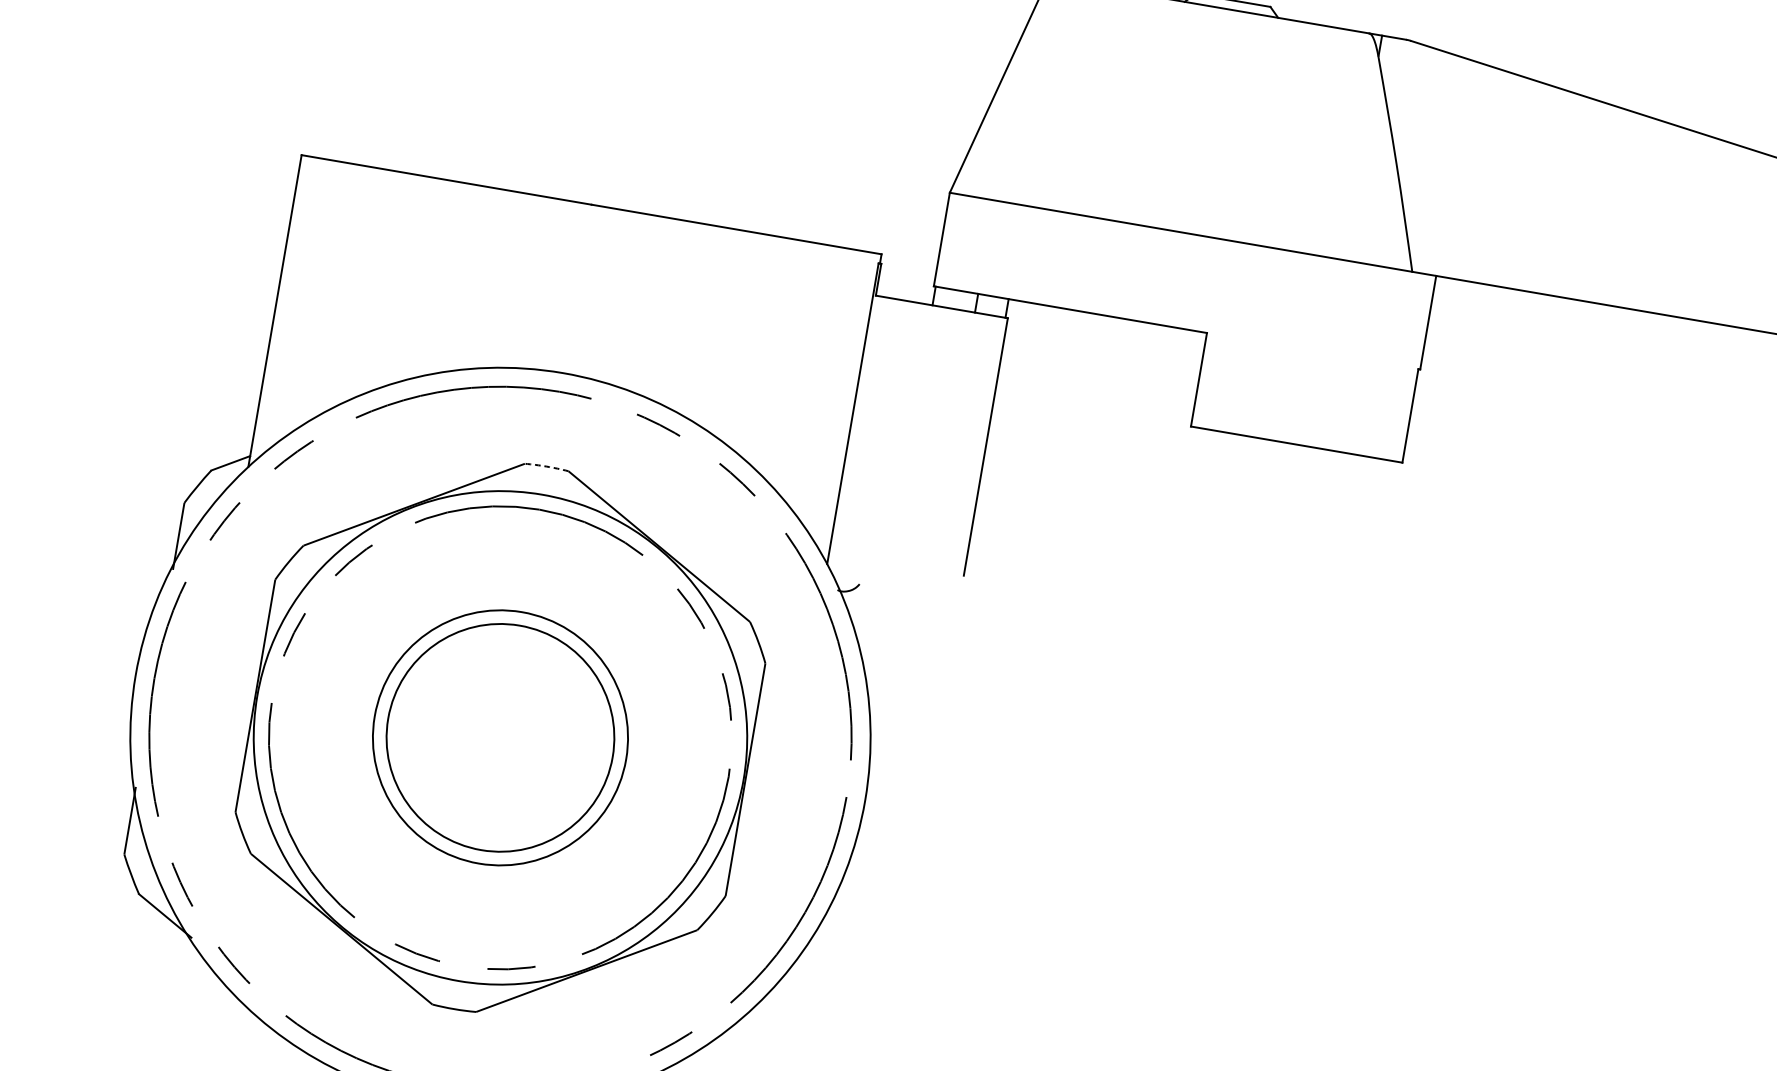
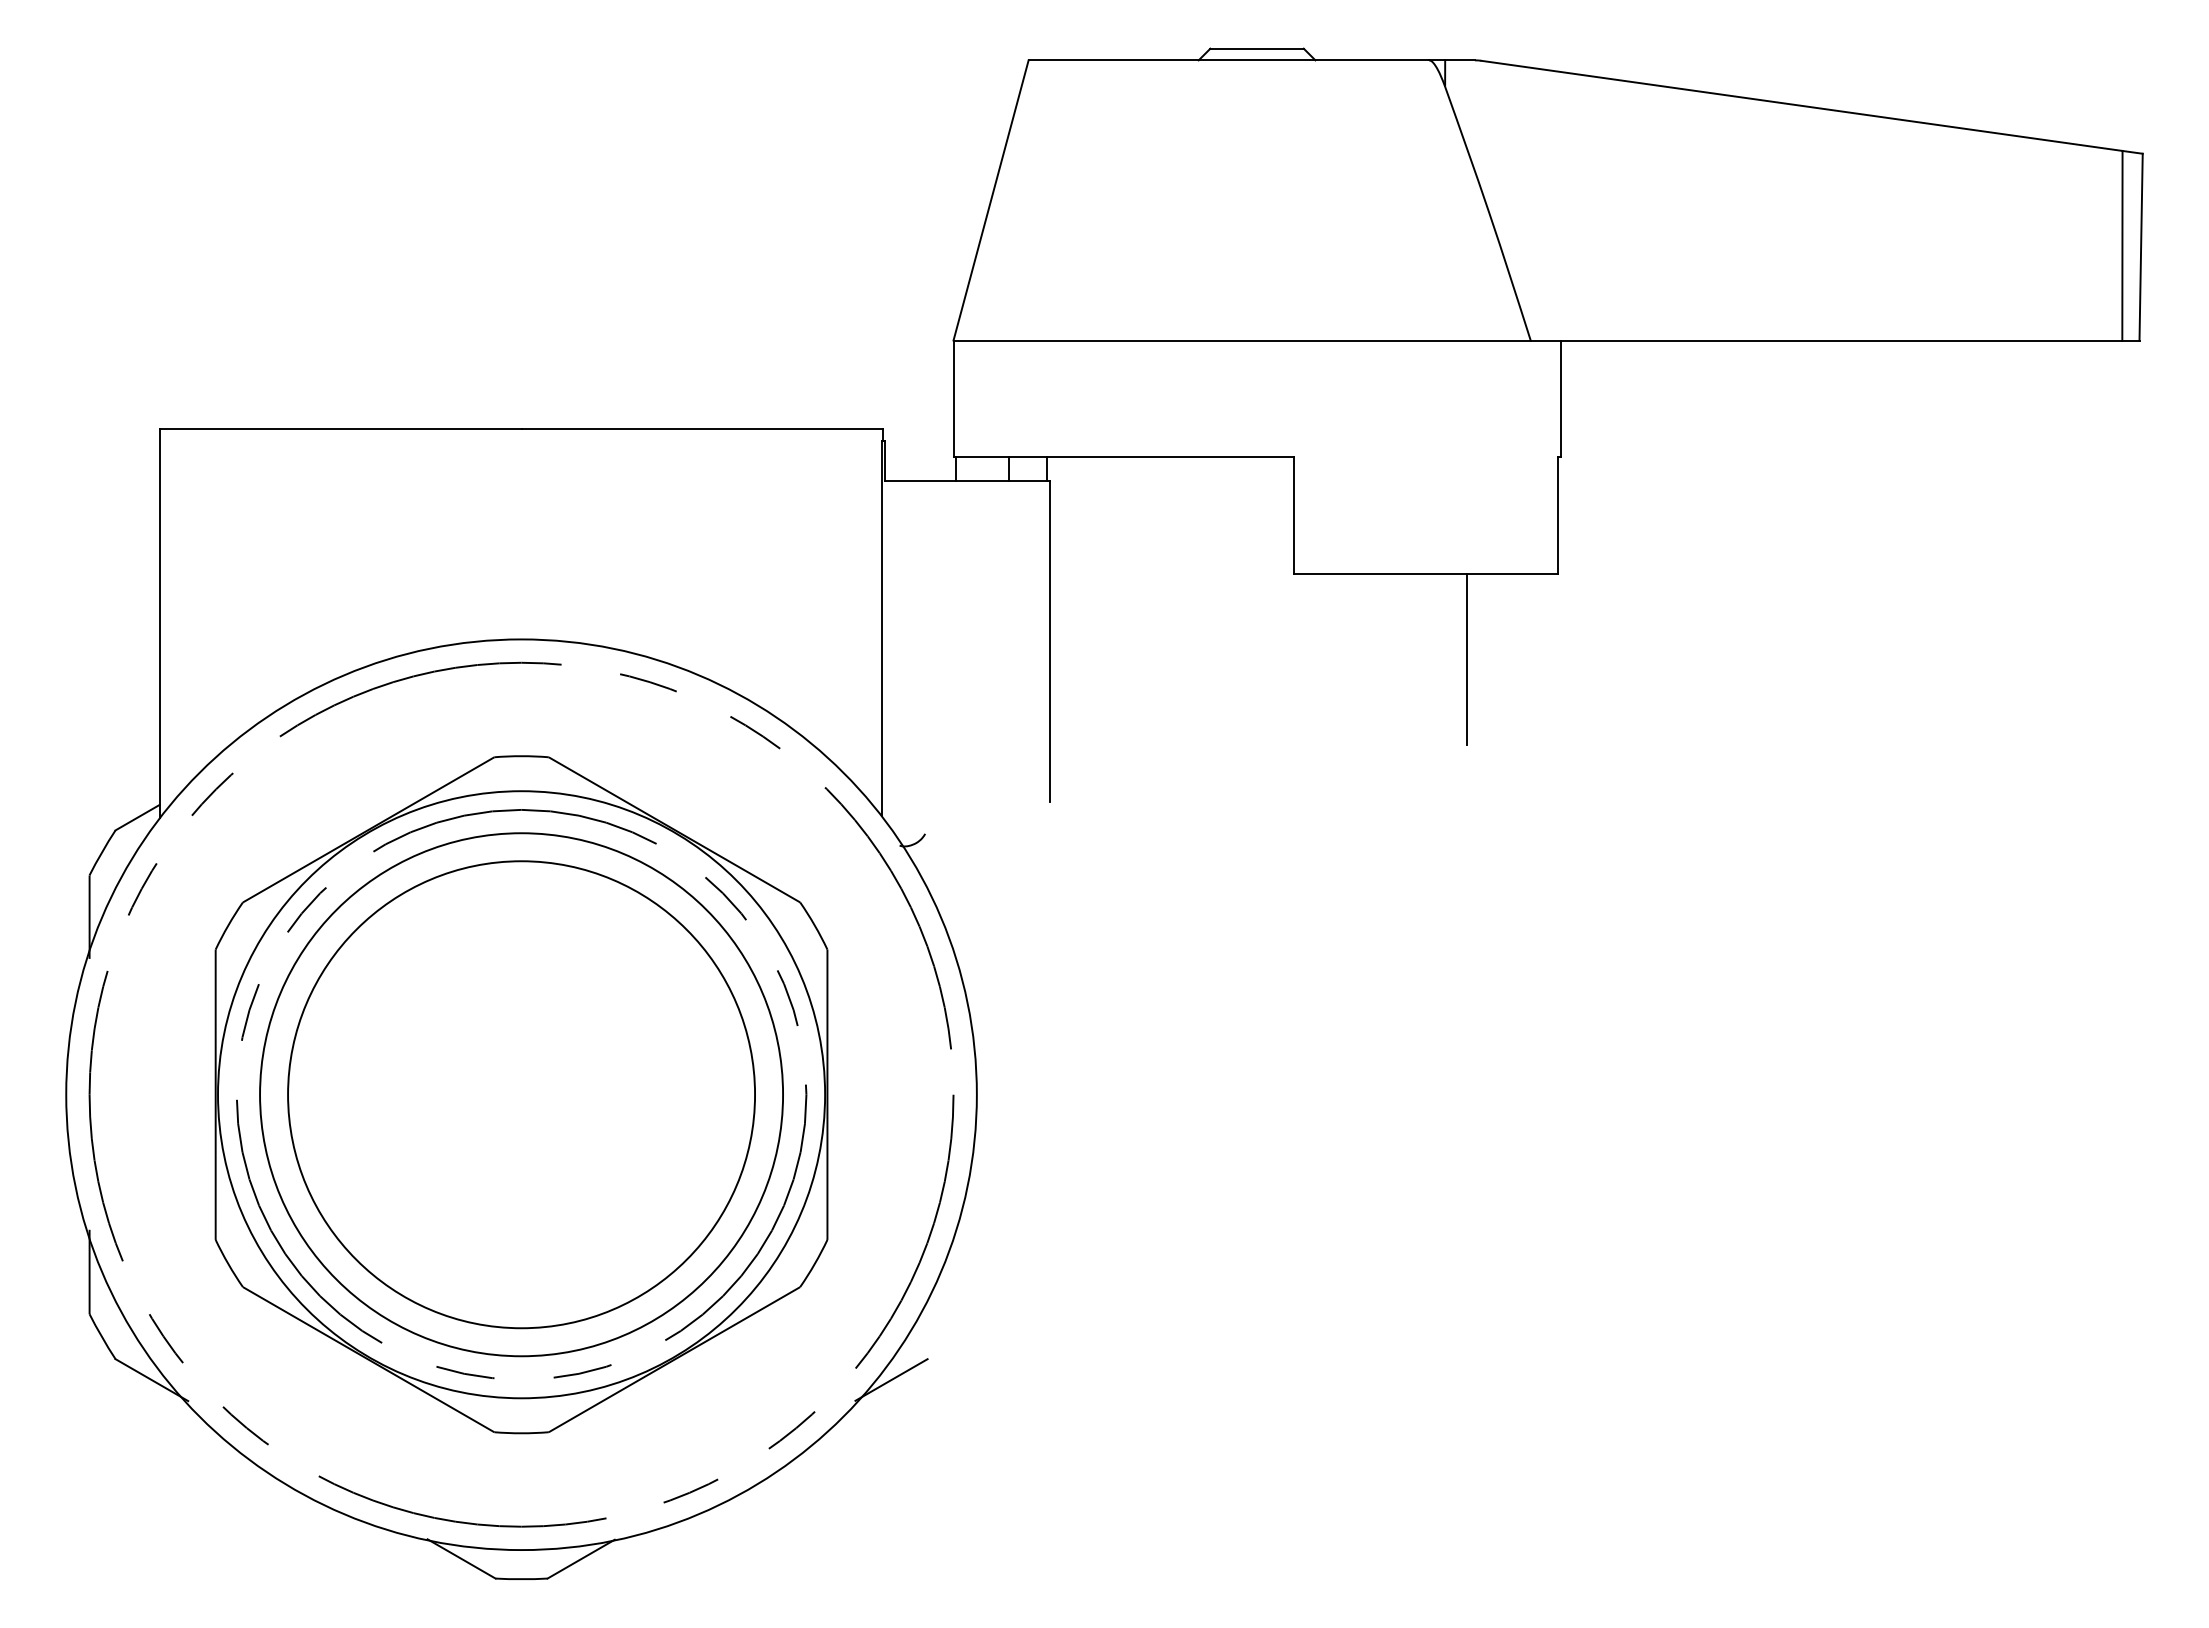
arc: (546, 466) -> (521, 756), dashed -> solid
line: (1317, 518) -> (1467, 659), added
circle: (500, 737) -> (521, 1094), size x1.67
circle: (500, 737) -> (521, 1094), size x1.67
line: (757, 1016) -> (891, 1379), added

